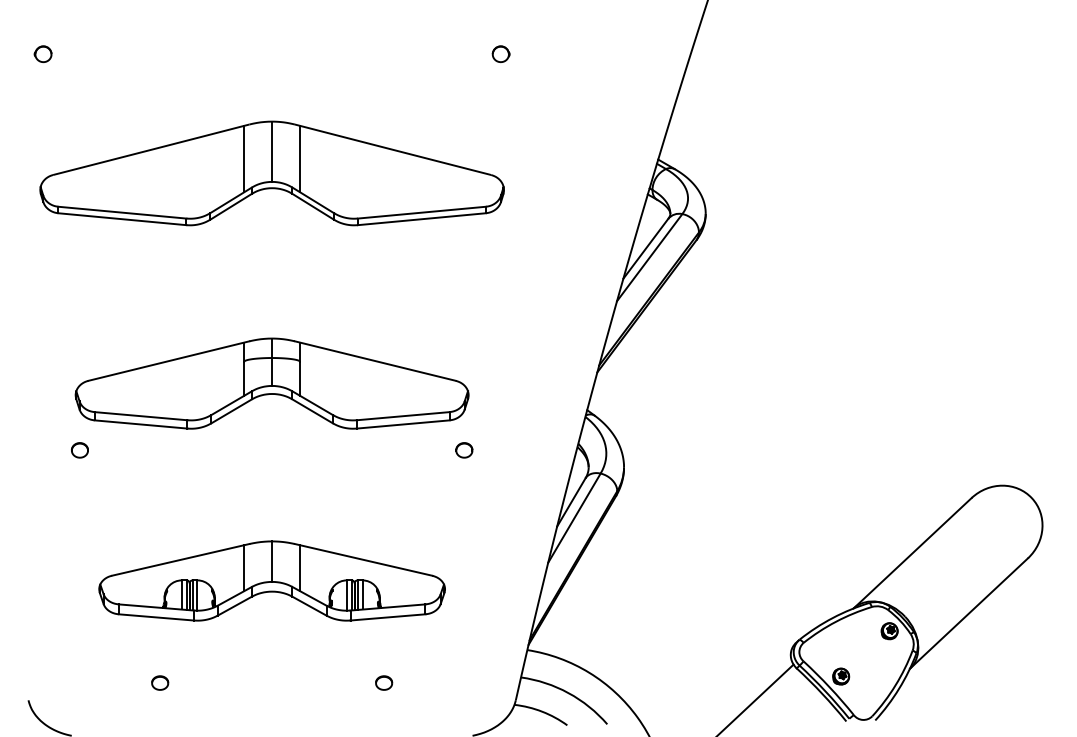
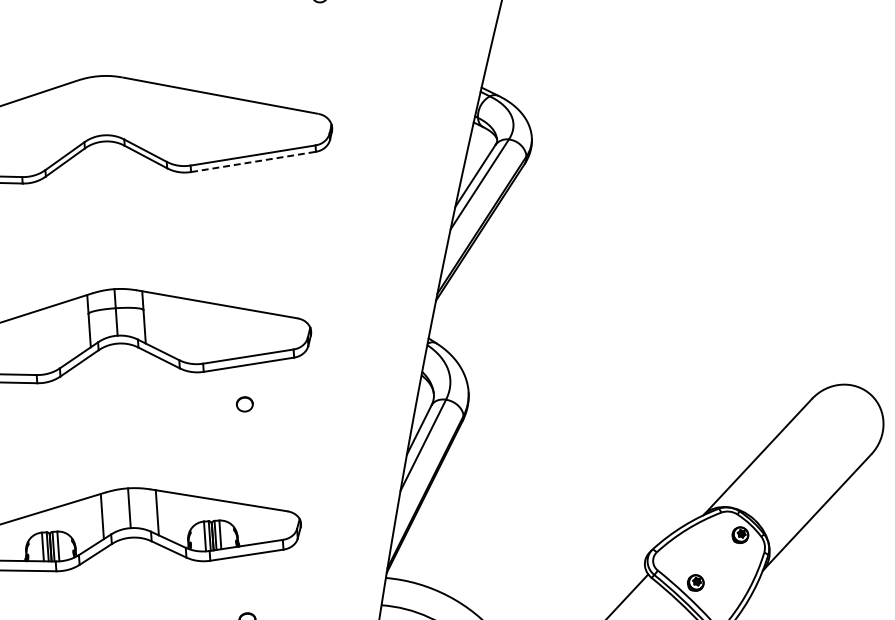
line: (272, 151) -> (102, 105), removed
line: (244, 158) -> (75, 114), removed
line: (300, 158) -> (130, 110), removed
line: (422, 219) -> (254, 162), solid -> dashed
part: (464, 450) -> (245, 404), moved

